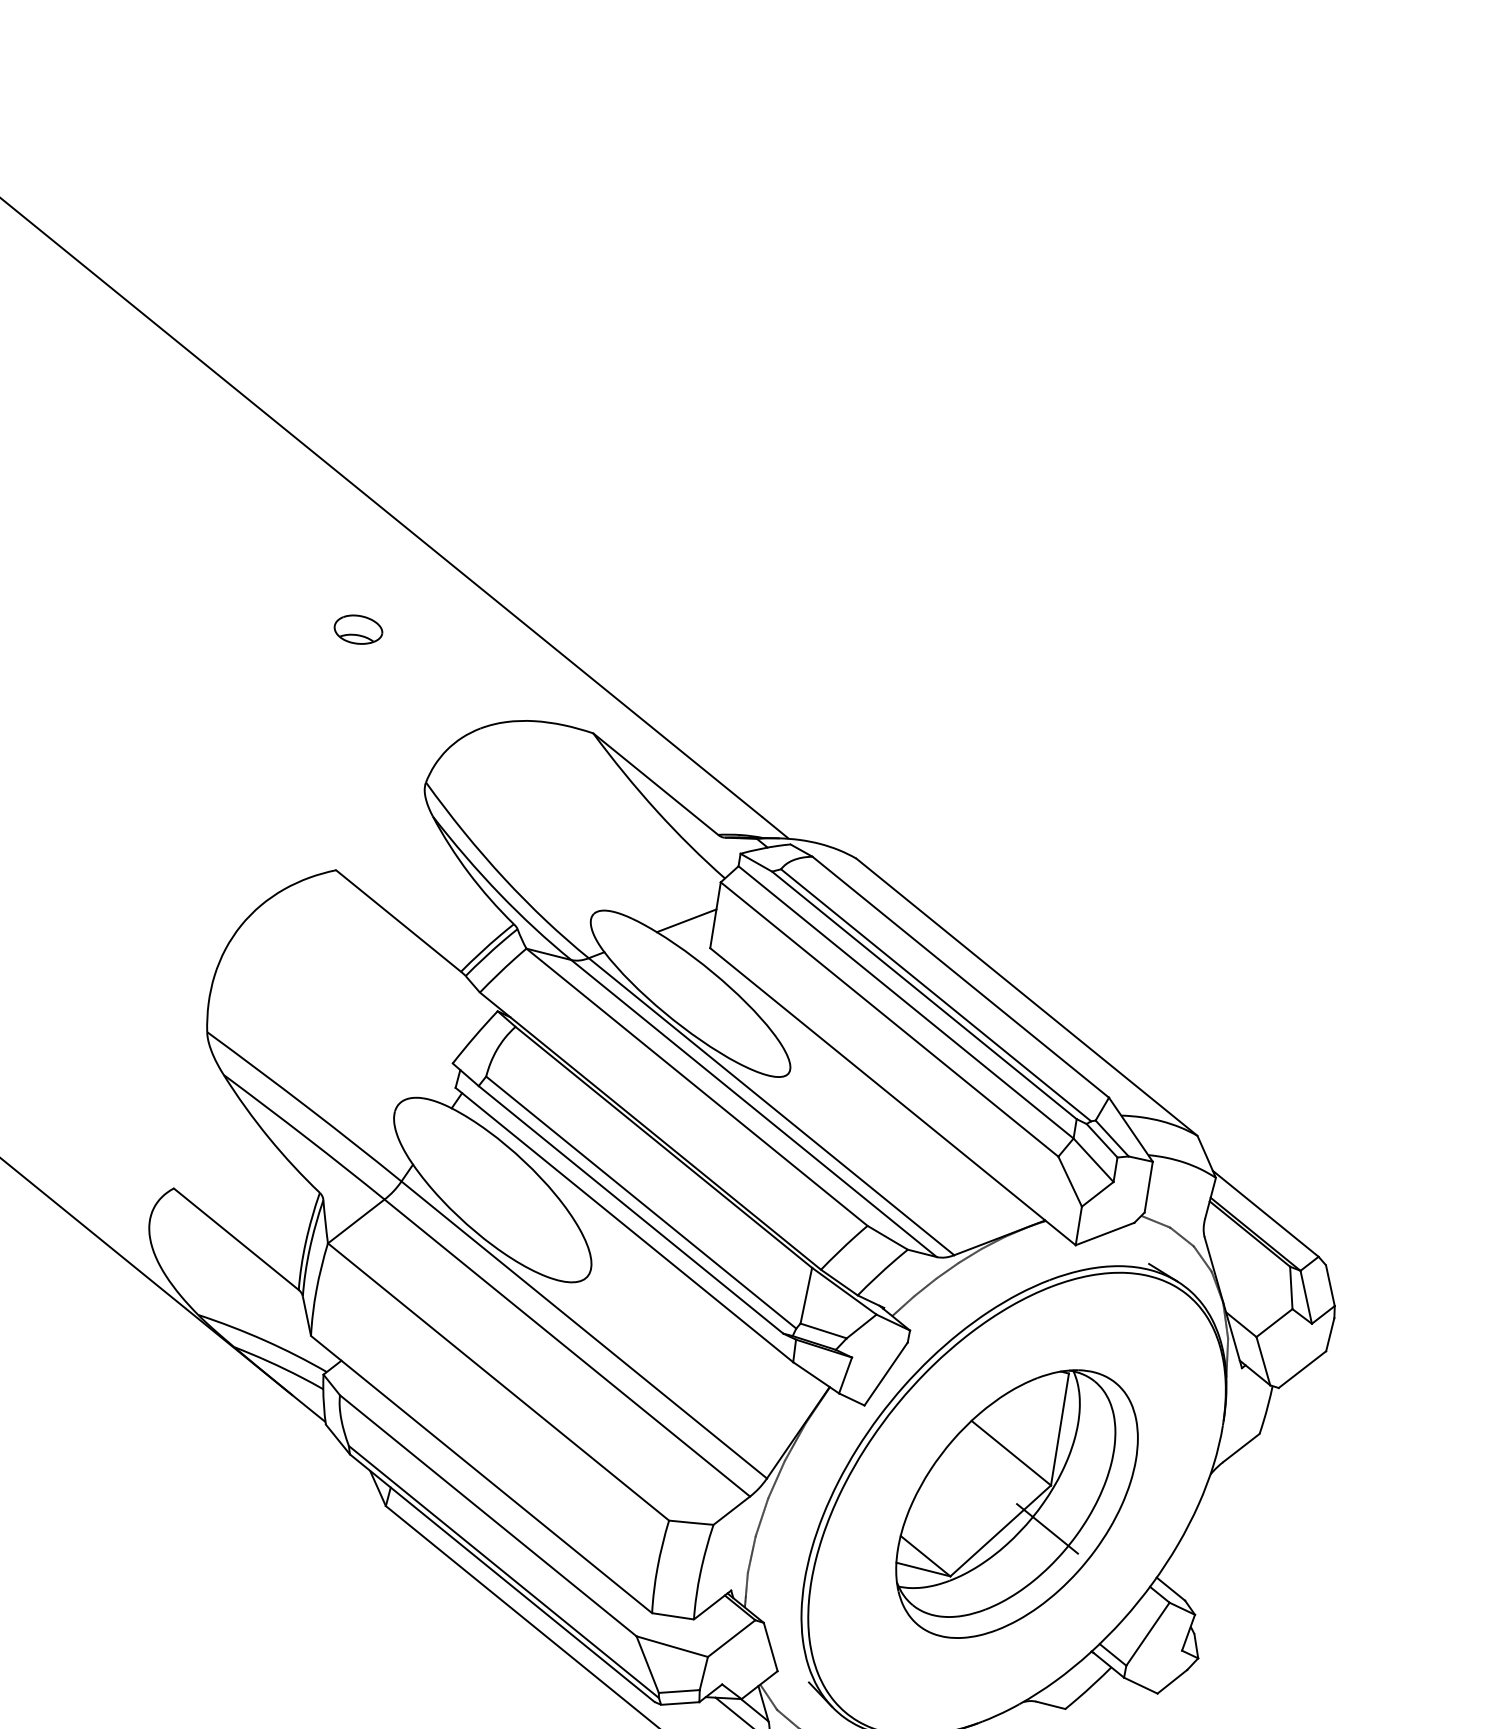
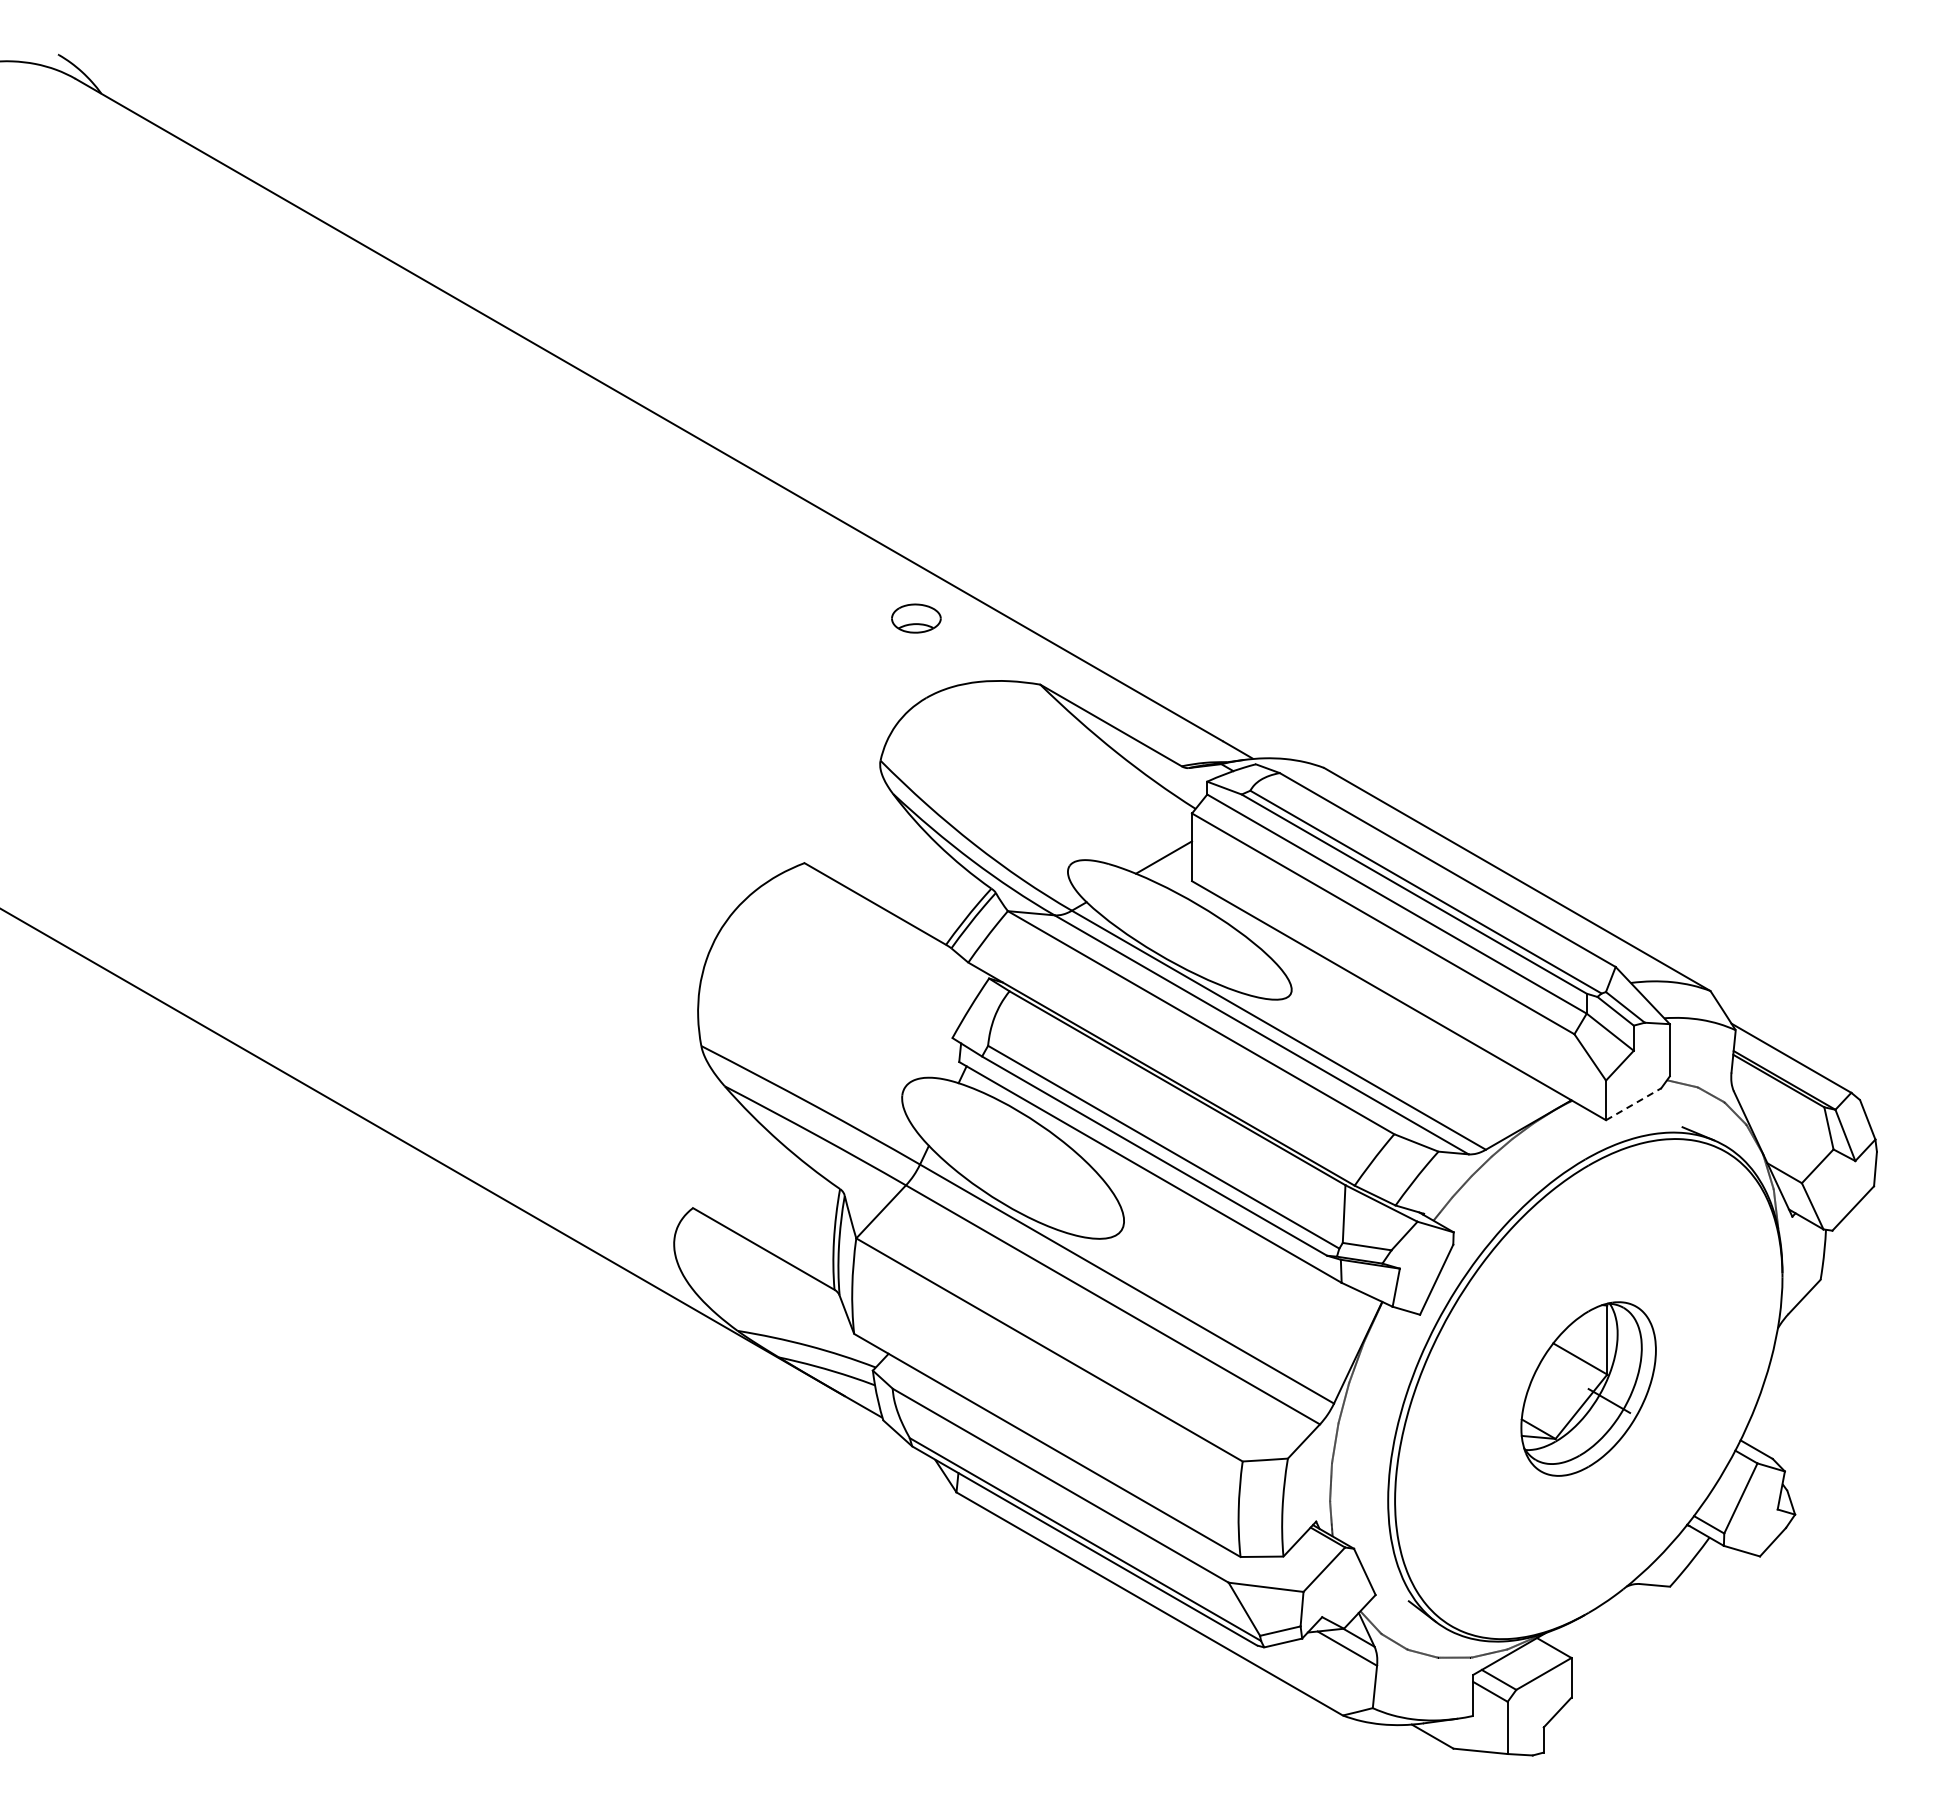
part: (358, 629) -> (916, 618), moved
line: (1104, 1234) -> (1633, 1104), solid -> dashed
part: (1016, 1503) -> (1588, 1388), size x0.6

